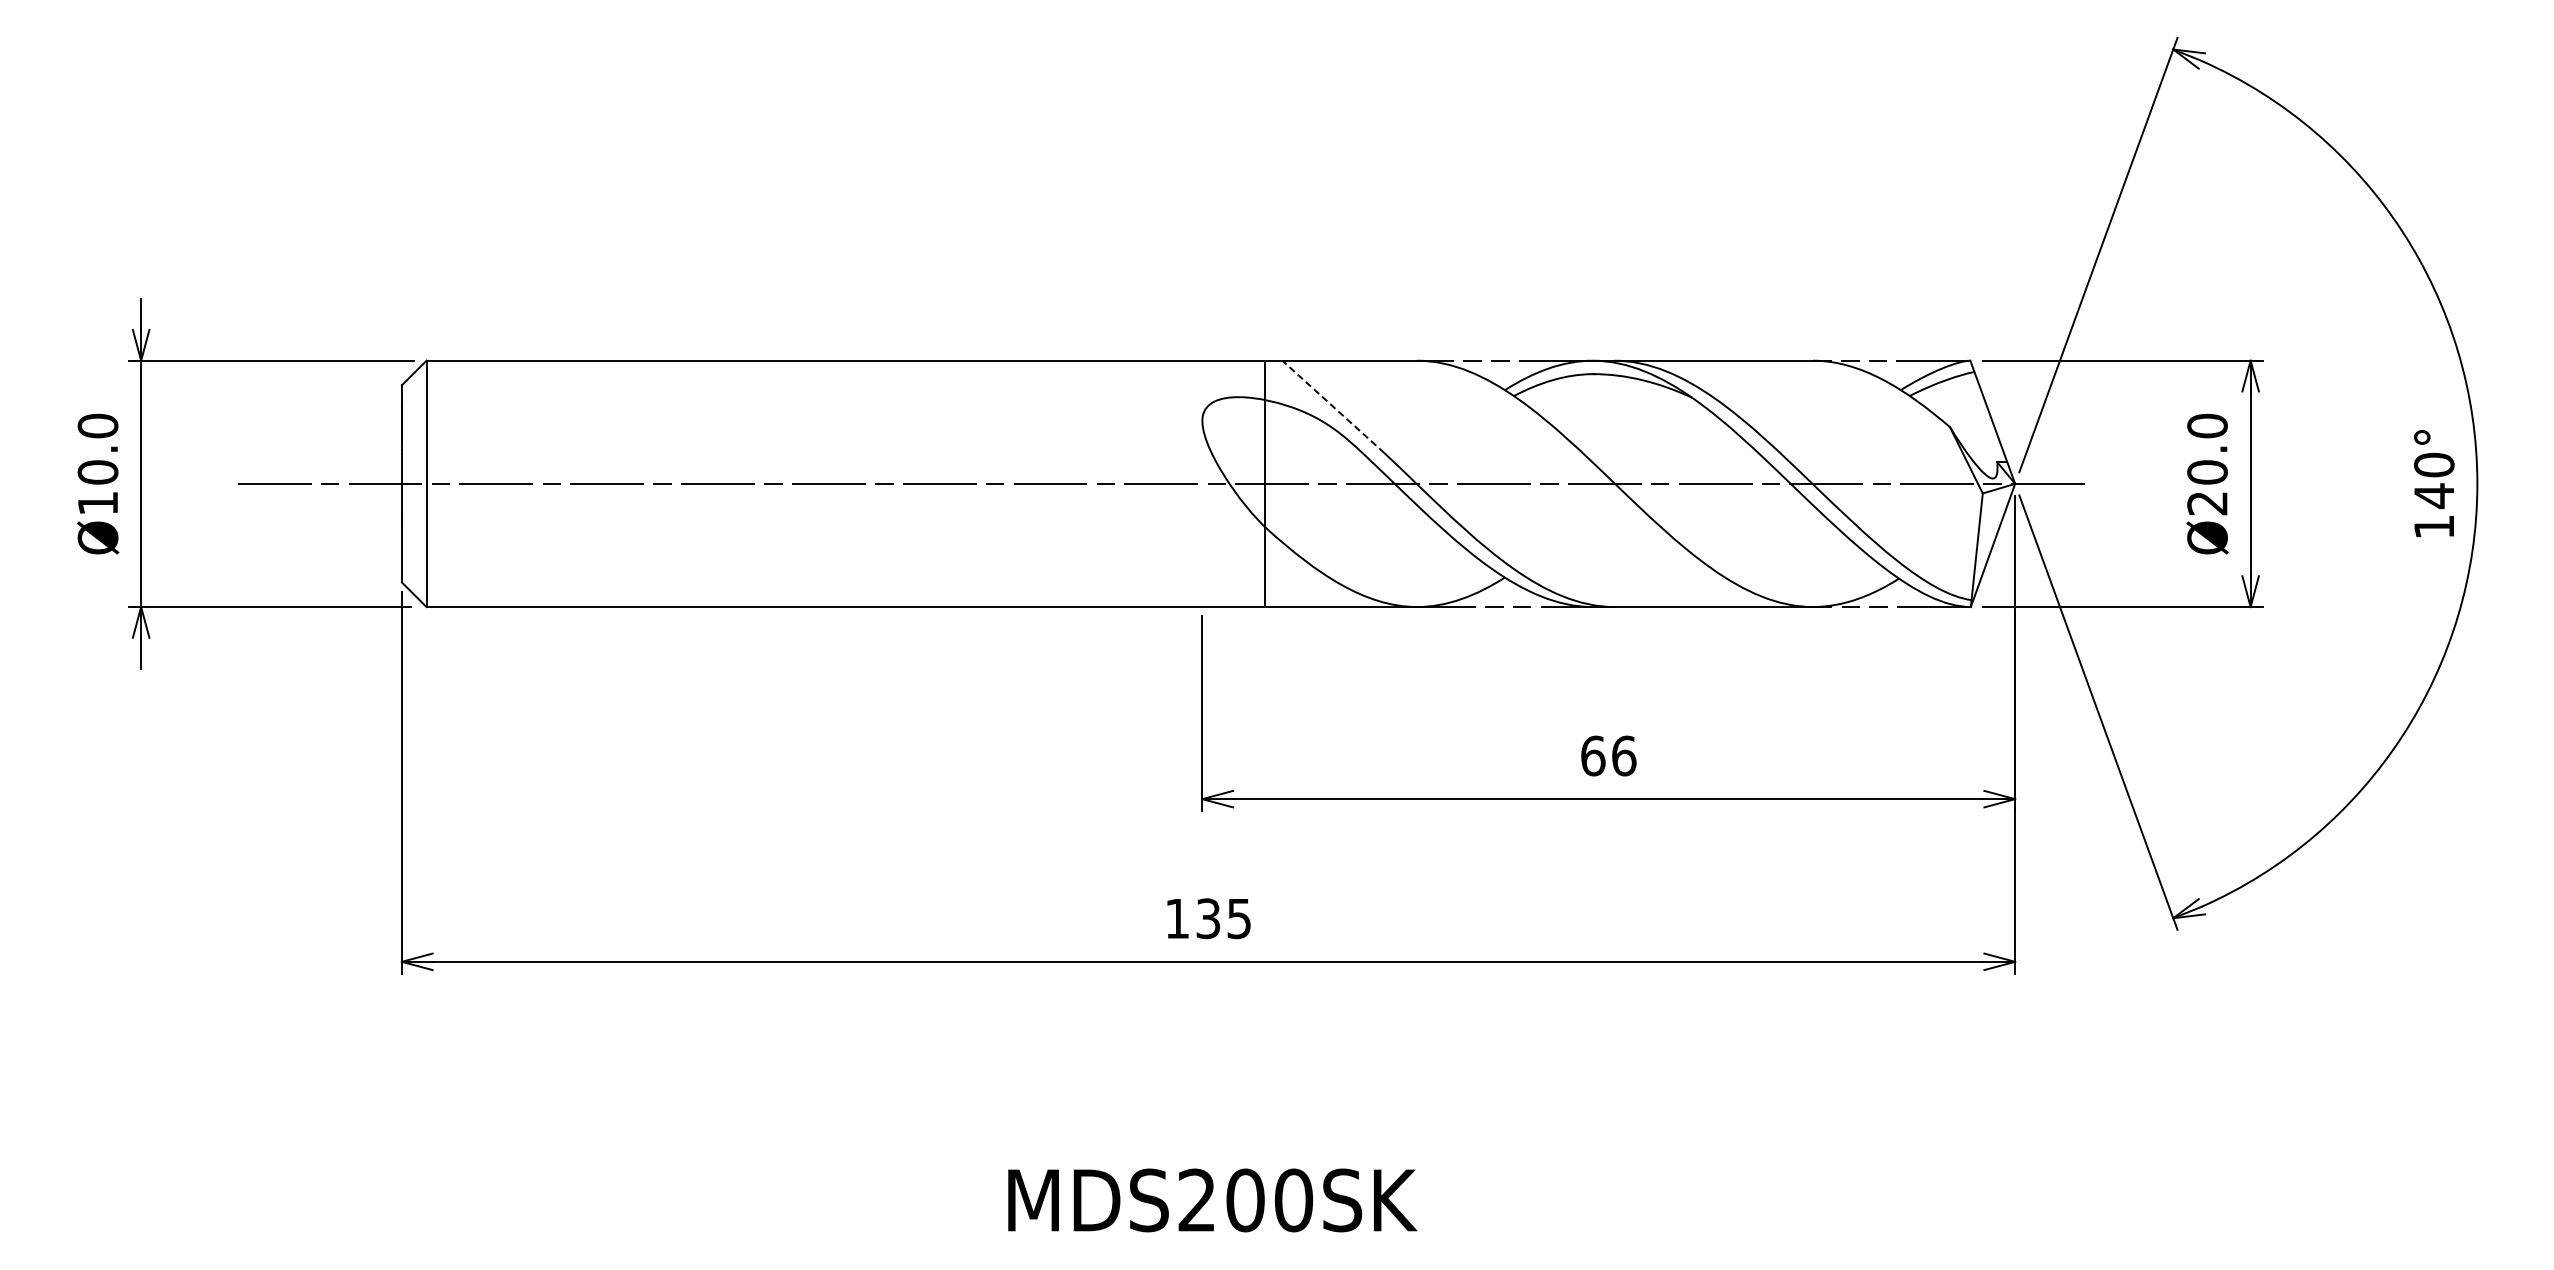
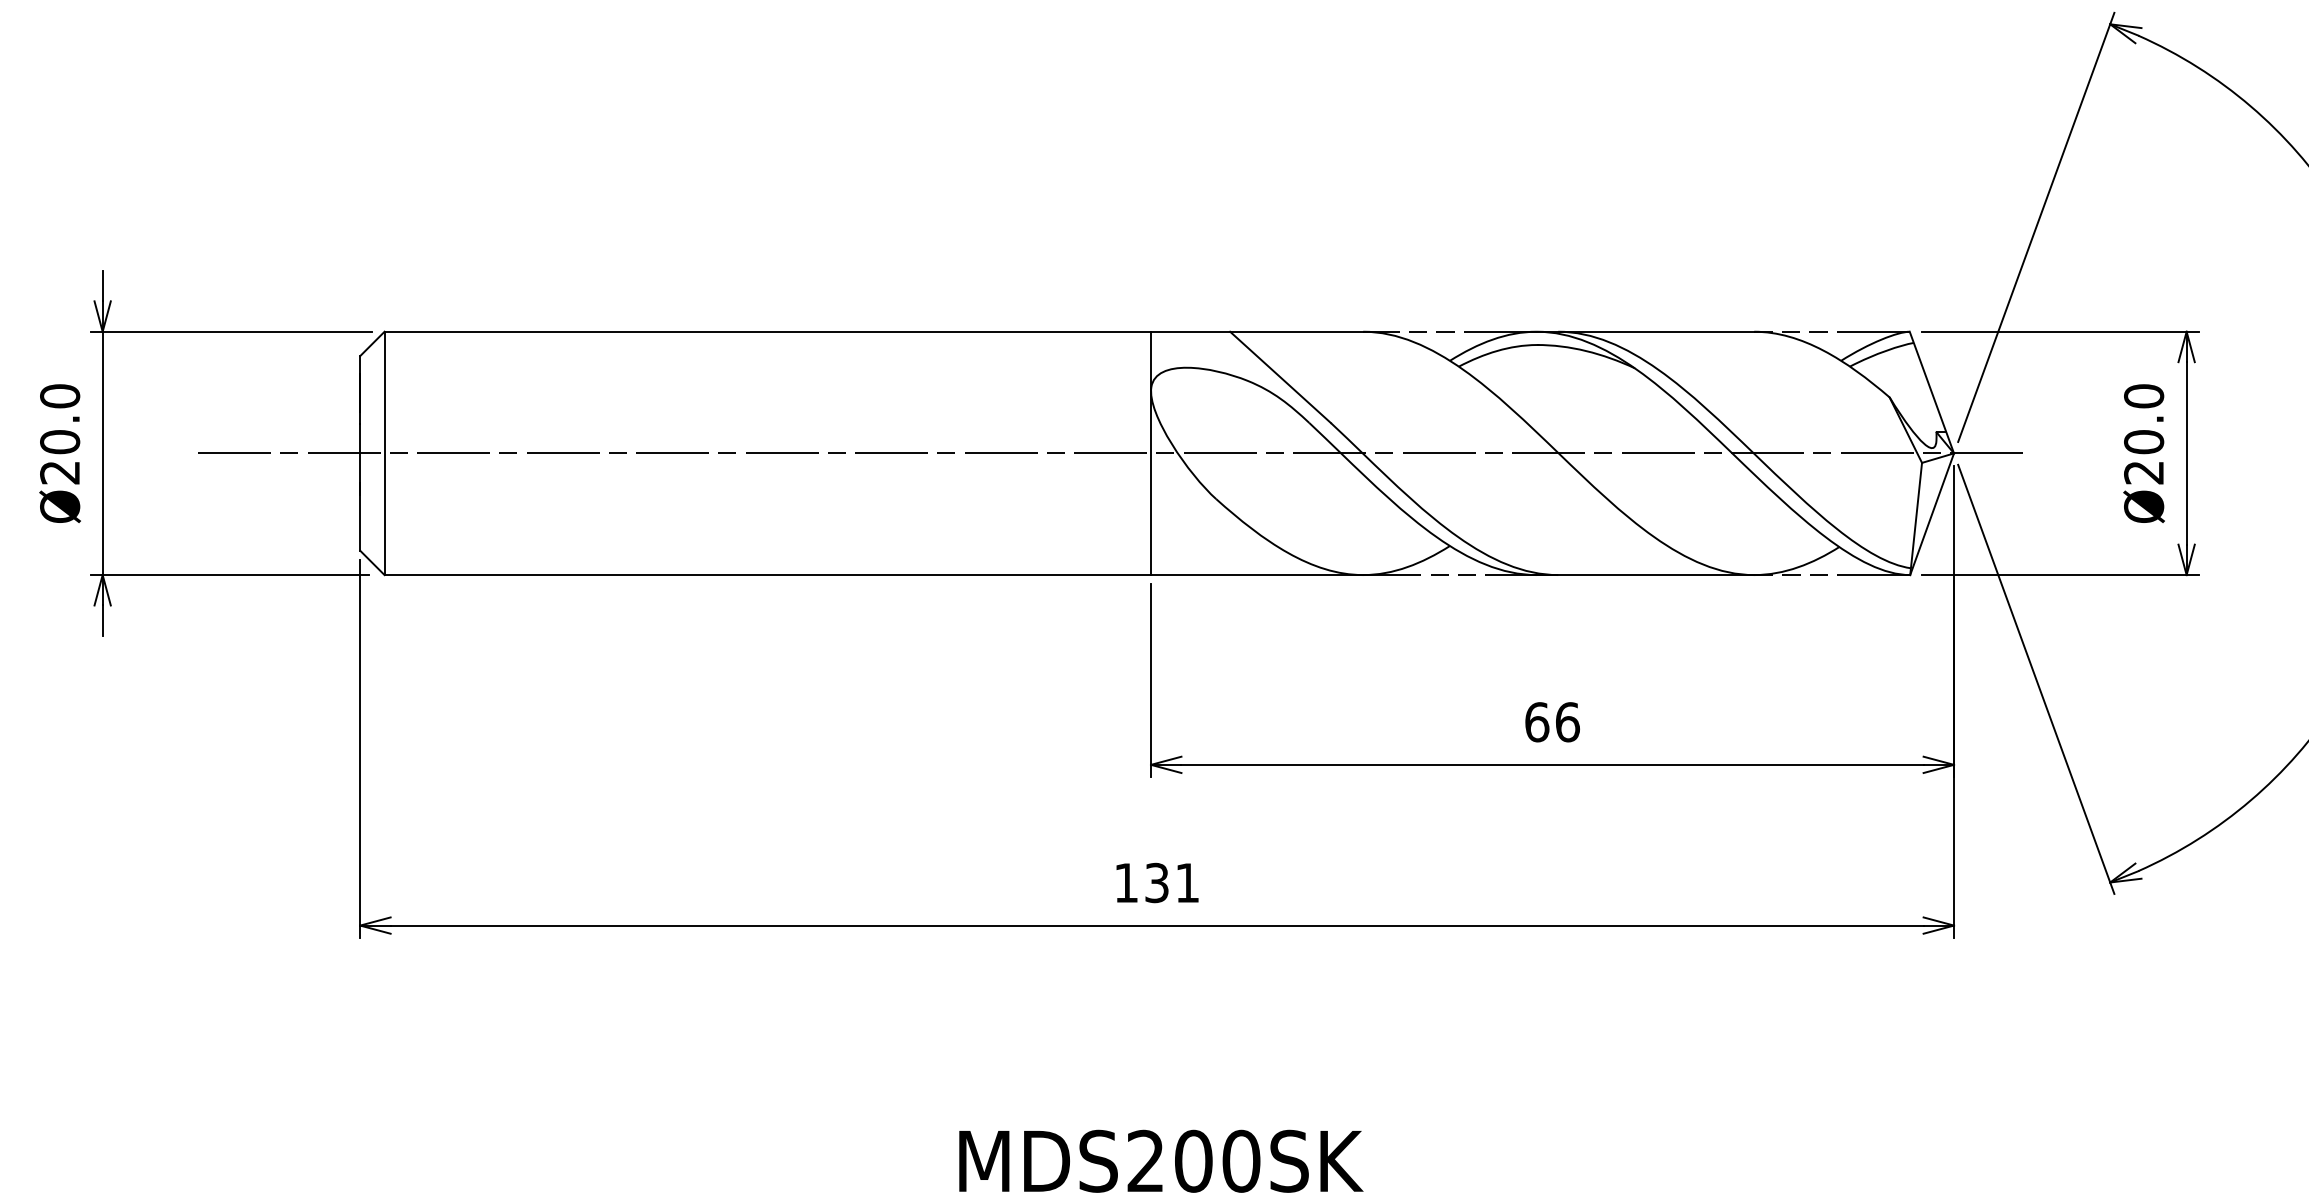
line: (1333, 406) -> (1280, 376), dashed -> solid
line: (1265, 483) -> (1151, 453), moved
text: (97, 503) -> (59, 472), Ø10.0 -> Ø20.0
text: (1238, 919) -> (1186, 883), 135 -> 131

